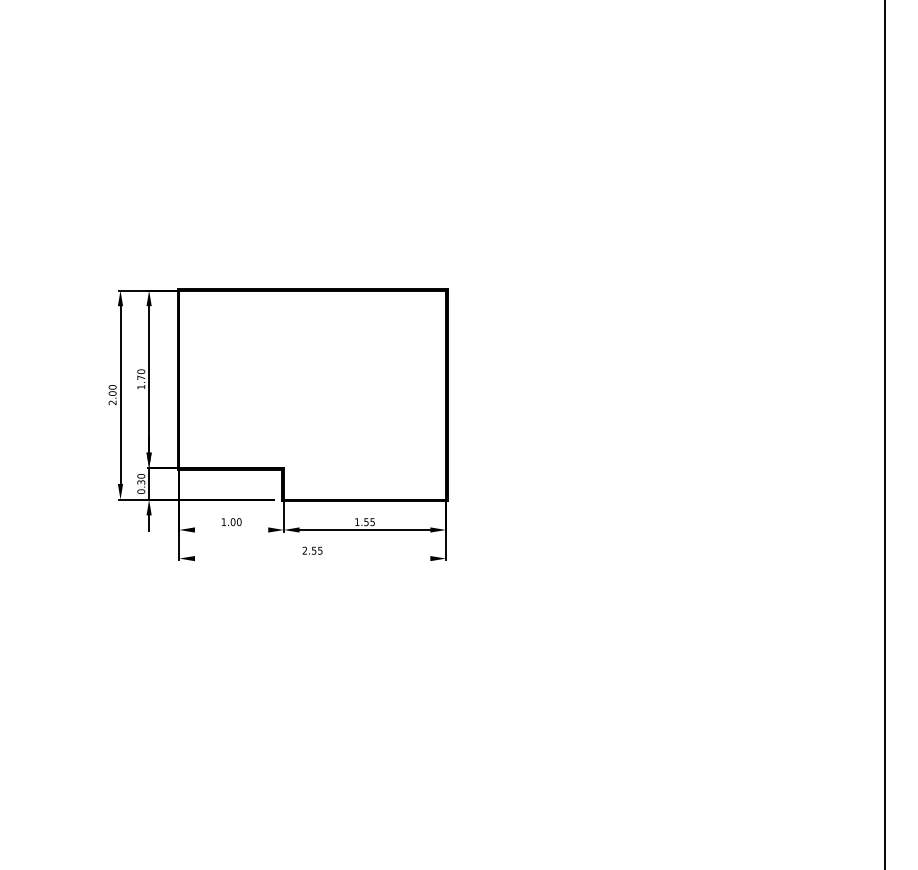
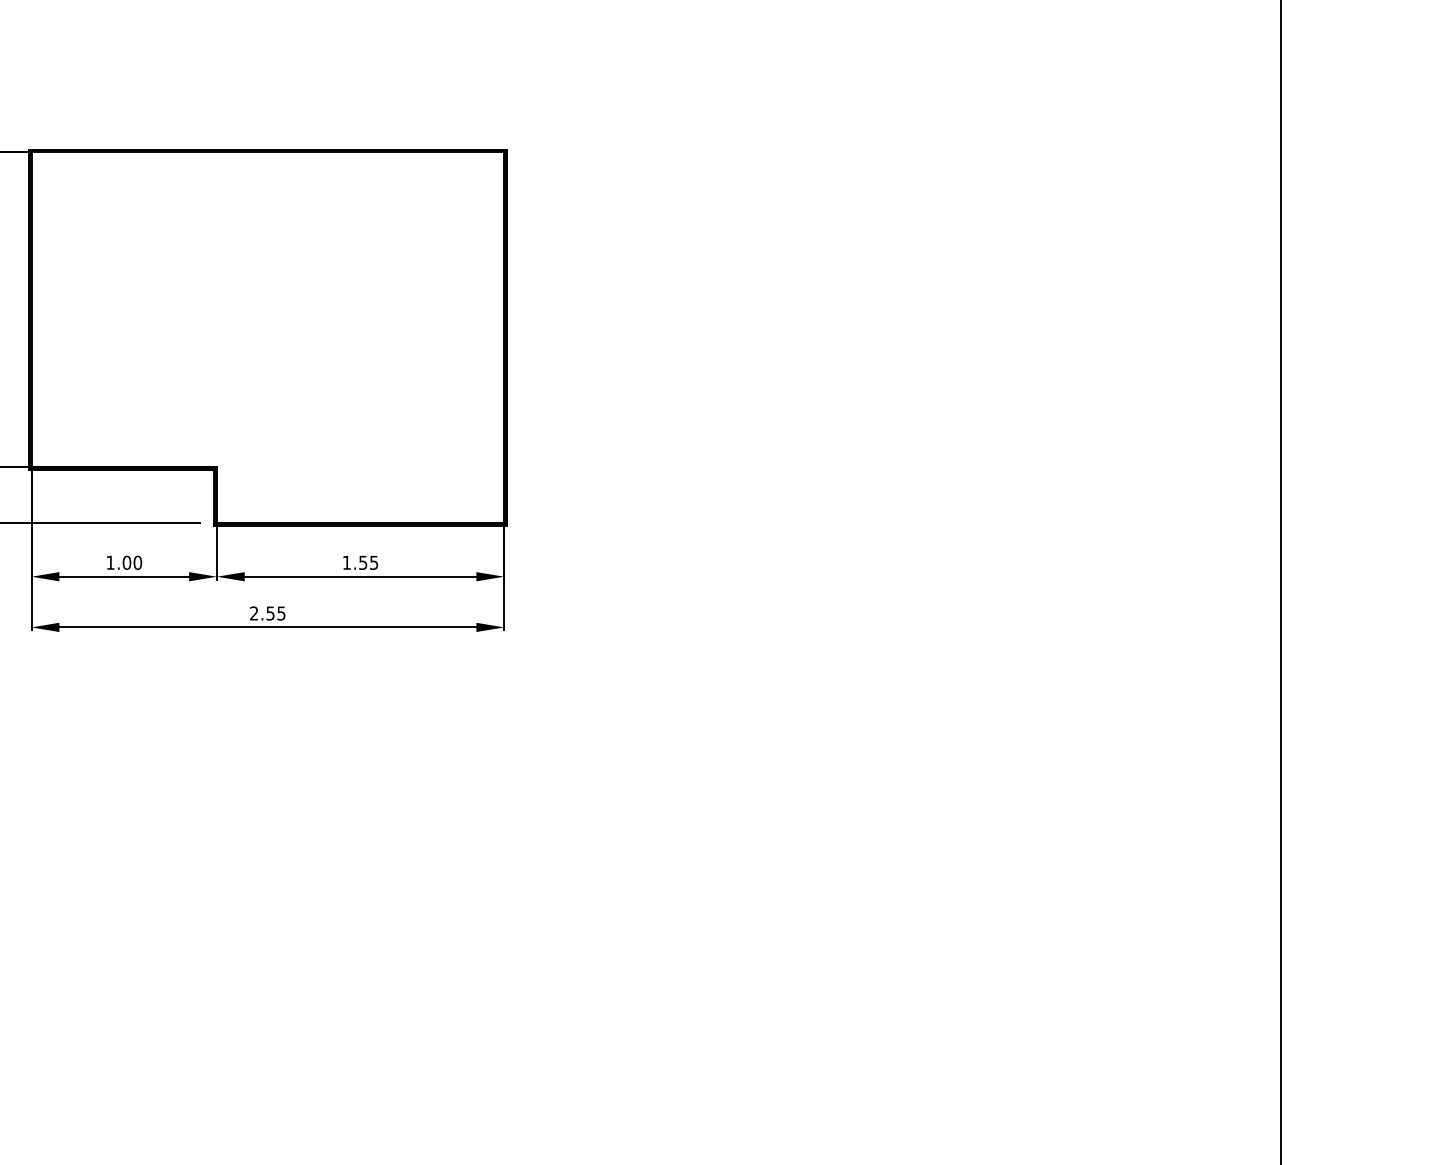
line: (231, 529) -> (124, 575), added
line: (312, 558) -> (267, 627), added

